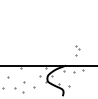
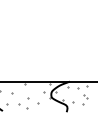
part: (77, 50) -> (85, 99), moved

